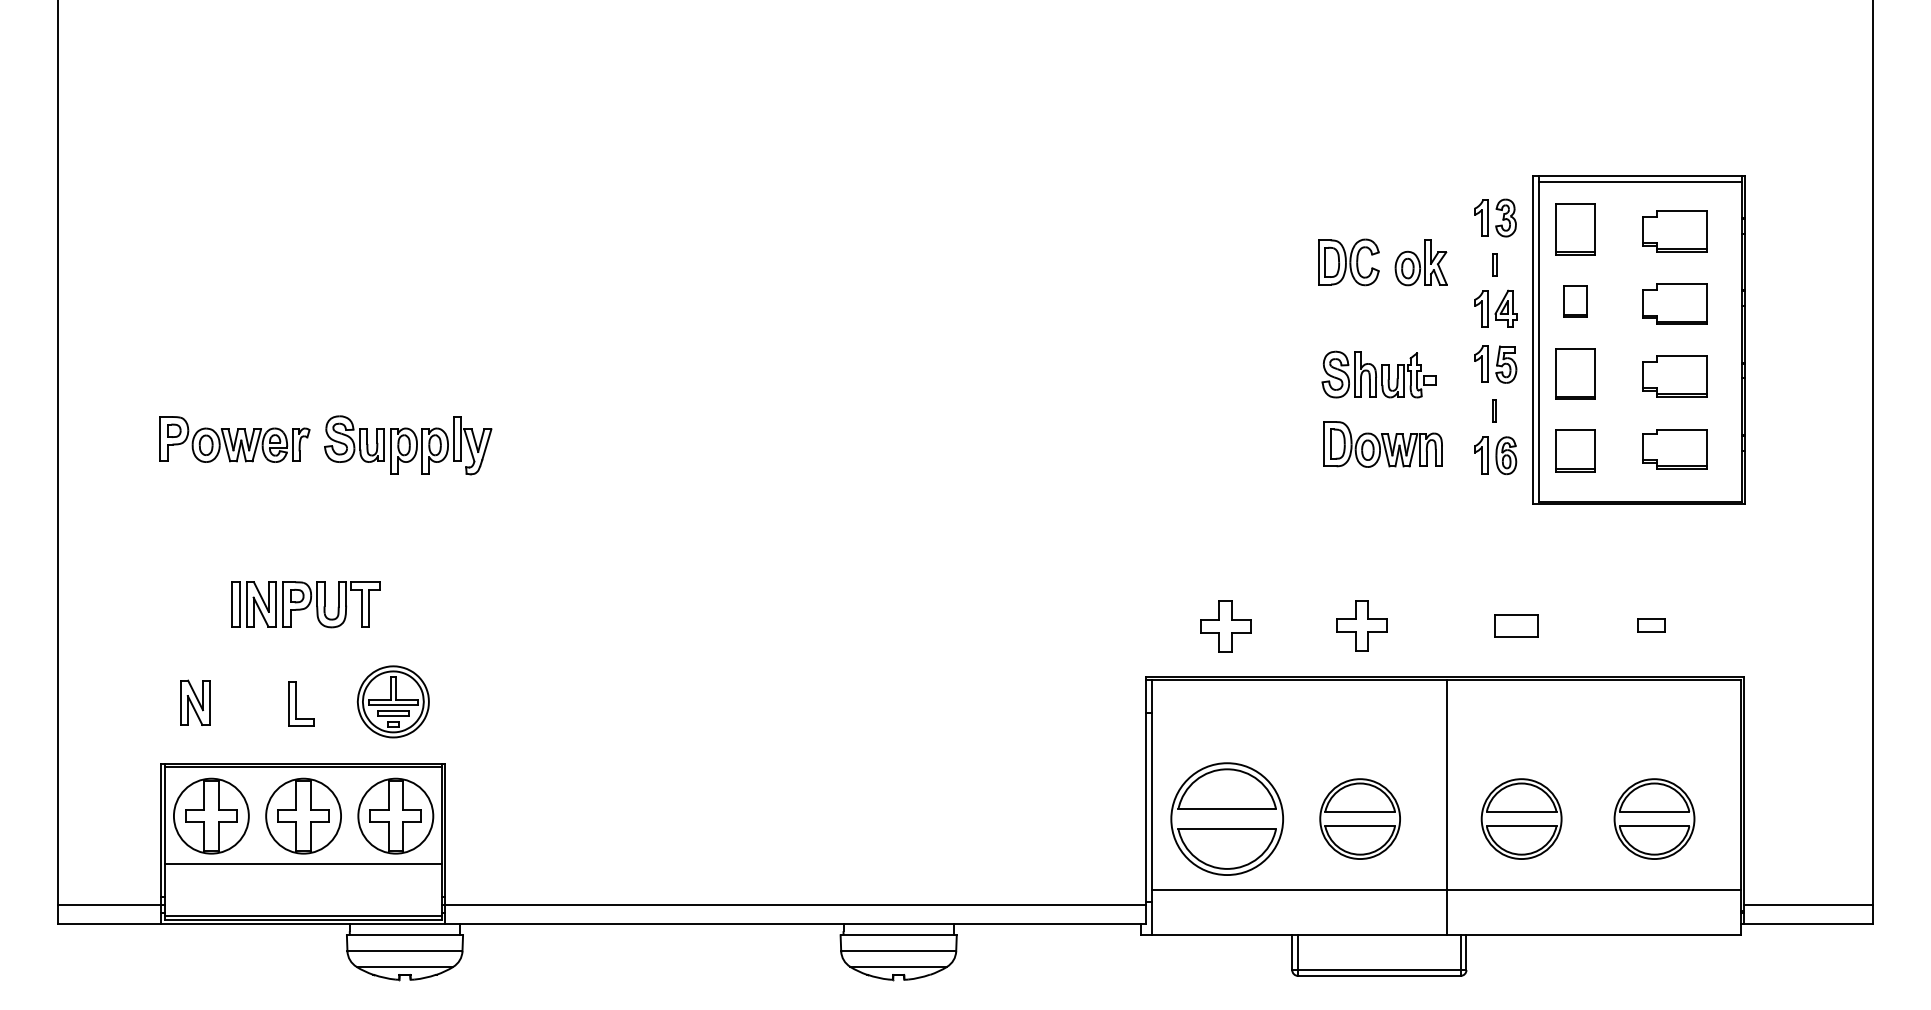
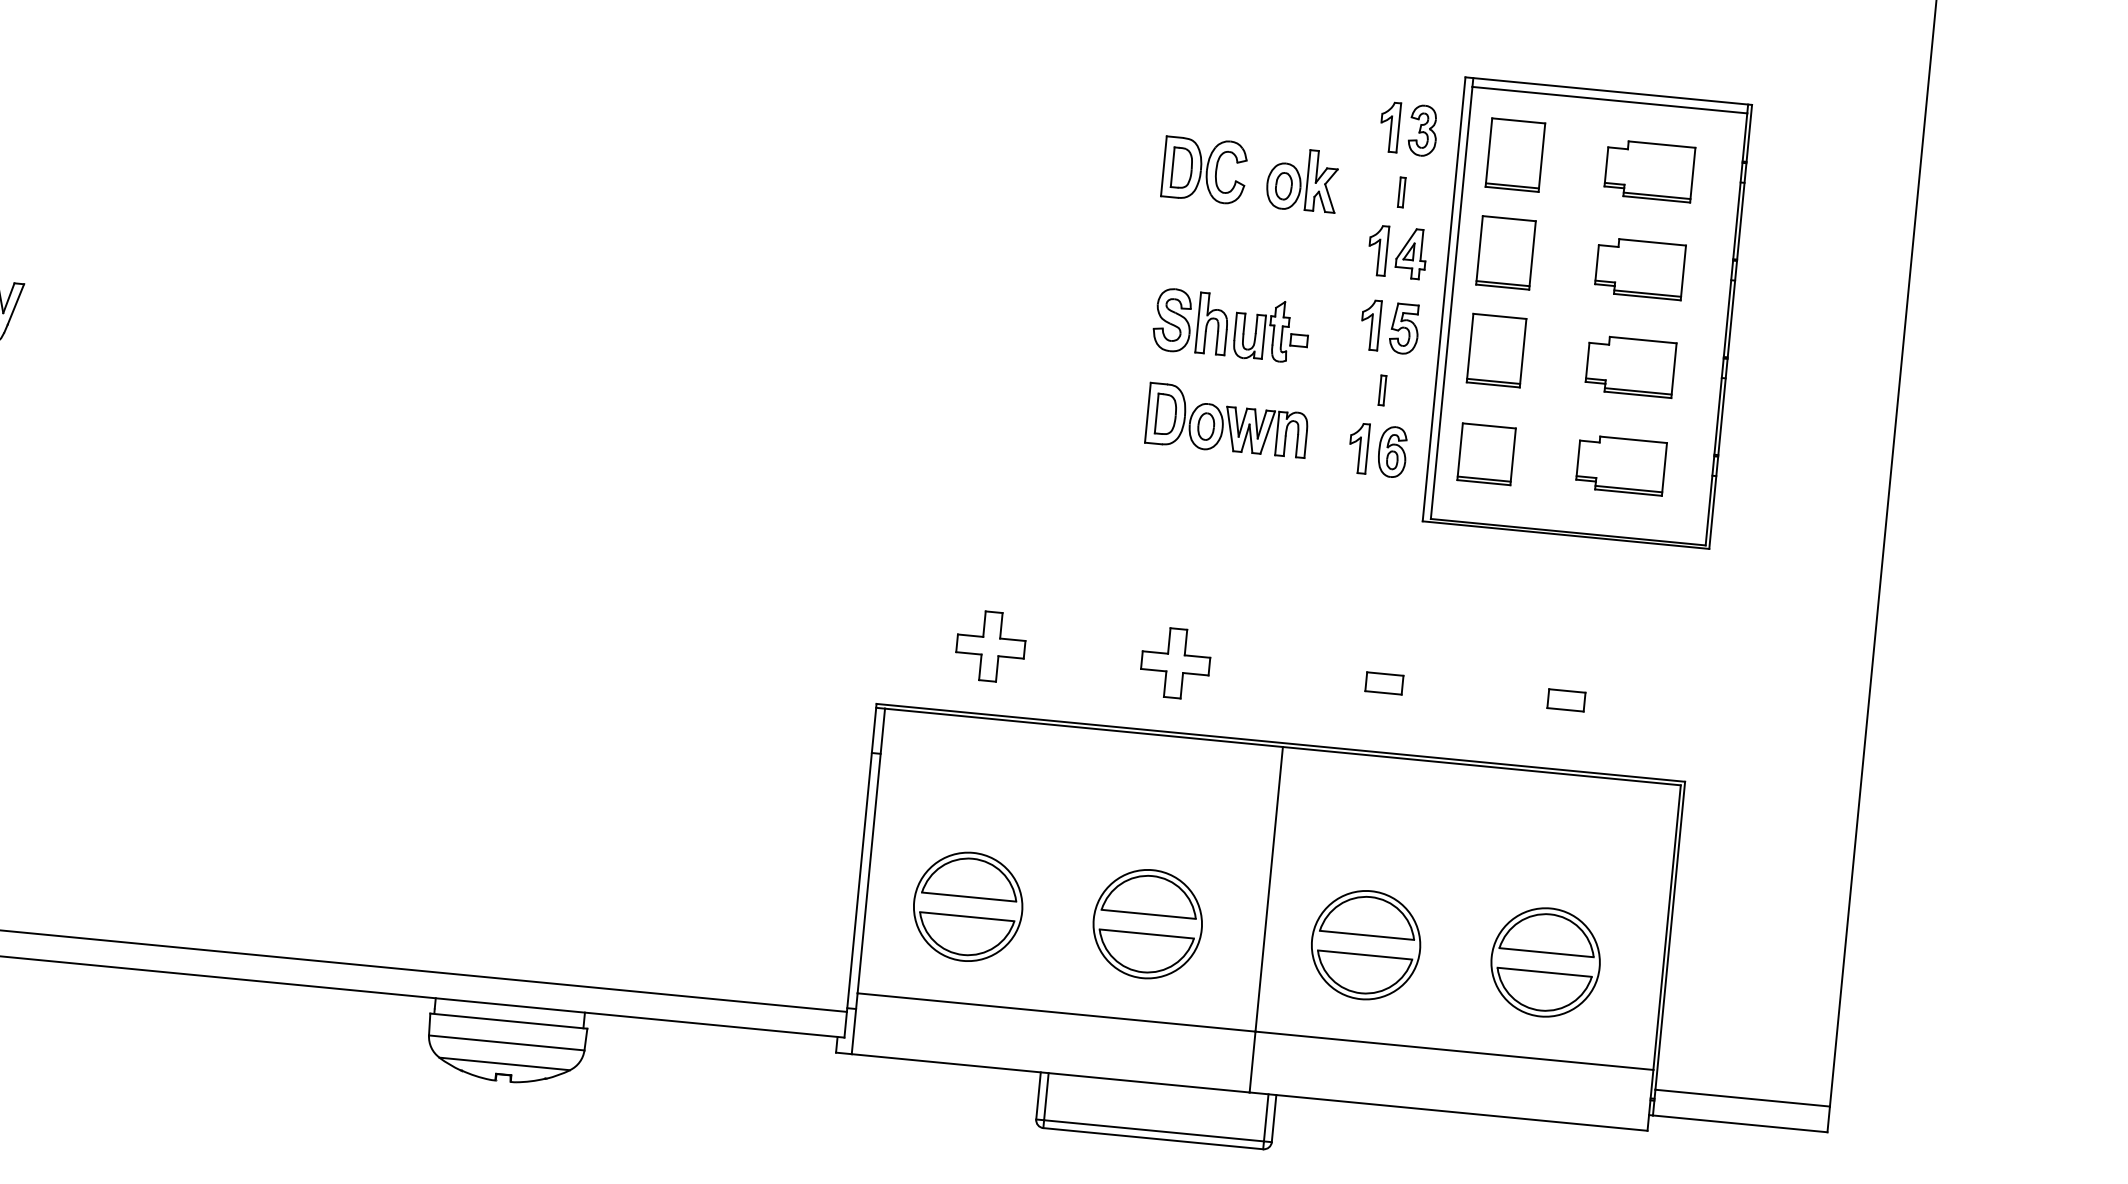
part: (1575, 301) -> (1506, 252), size x1.67
part: (1516, 625) -> (1384, 682), size x0.62
part: (1227, 818) -> (968, 906), size x0.71

